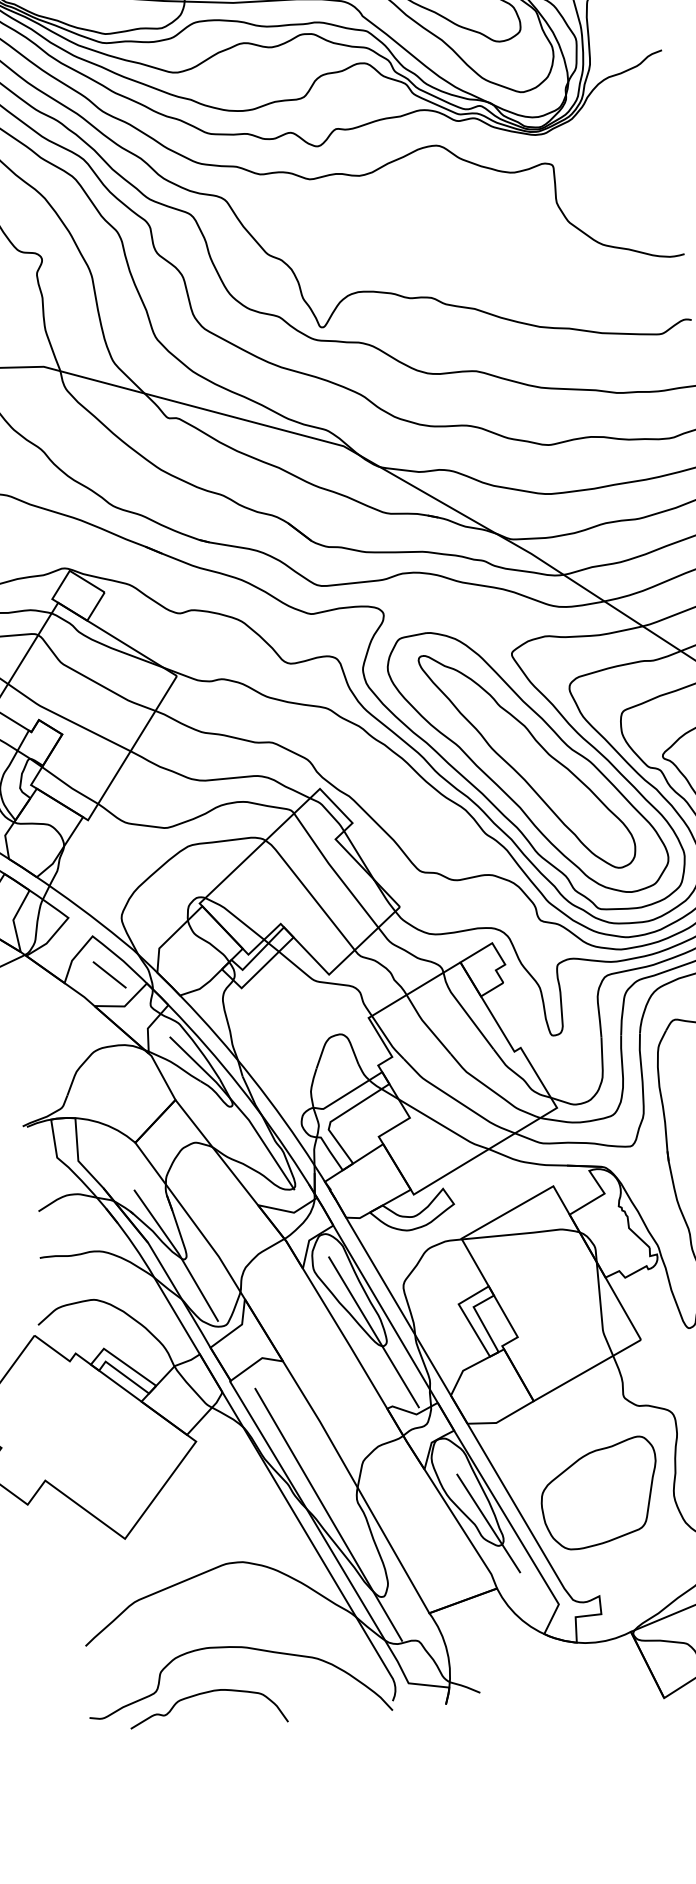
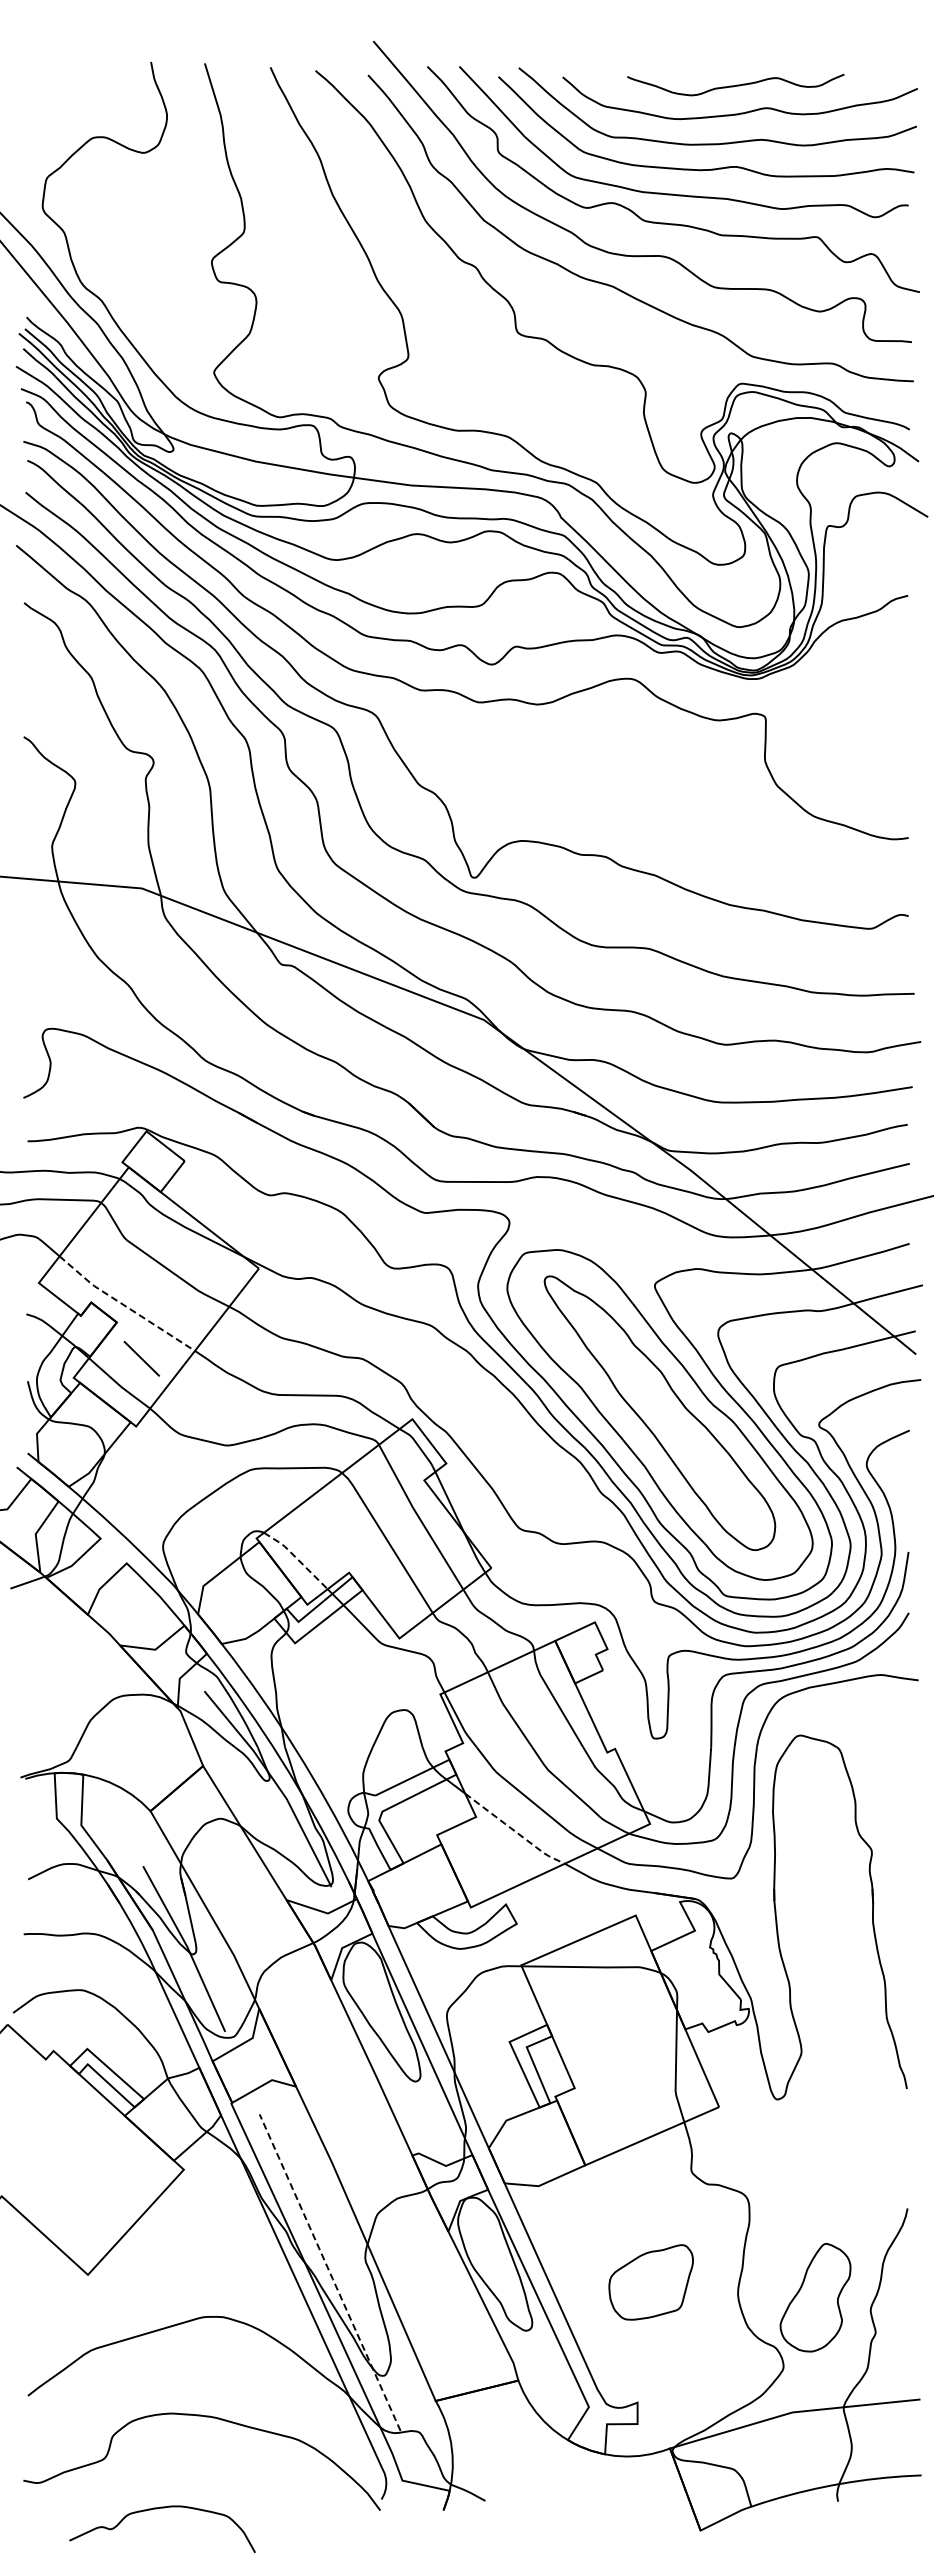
line: (67, 719) -> (124, 1305), solid -> dashed
line: (235, 916) -> (296, 1558), solid -> dashed
line: (109, 974) -> (141, 1358), moved
line: (444, 1126) -> (515, 1831), solid -> dashed
line: (373, 1331) -> (406, 2063), removed
part: (599, 1493) -> (650, 2282), size x0.6
line: (329, 1514) -> (330, 2272), solid -> dashed
line: (488, 1522) -> (516, 2302), removed
curve: (202, 1694) -> (157, 2509), moved

